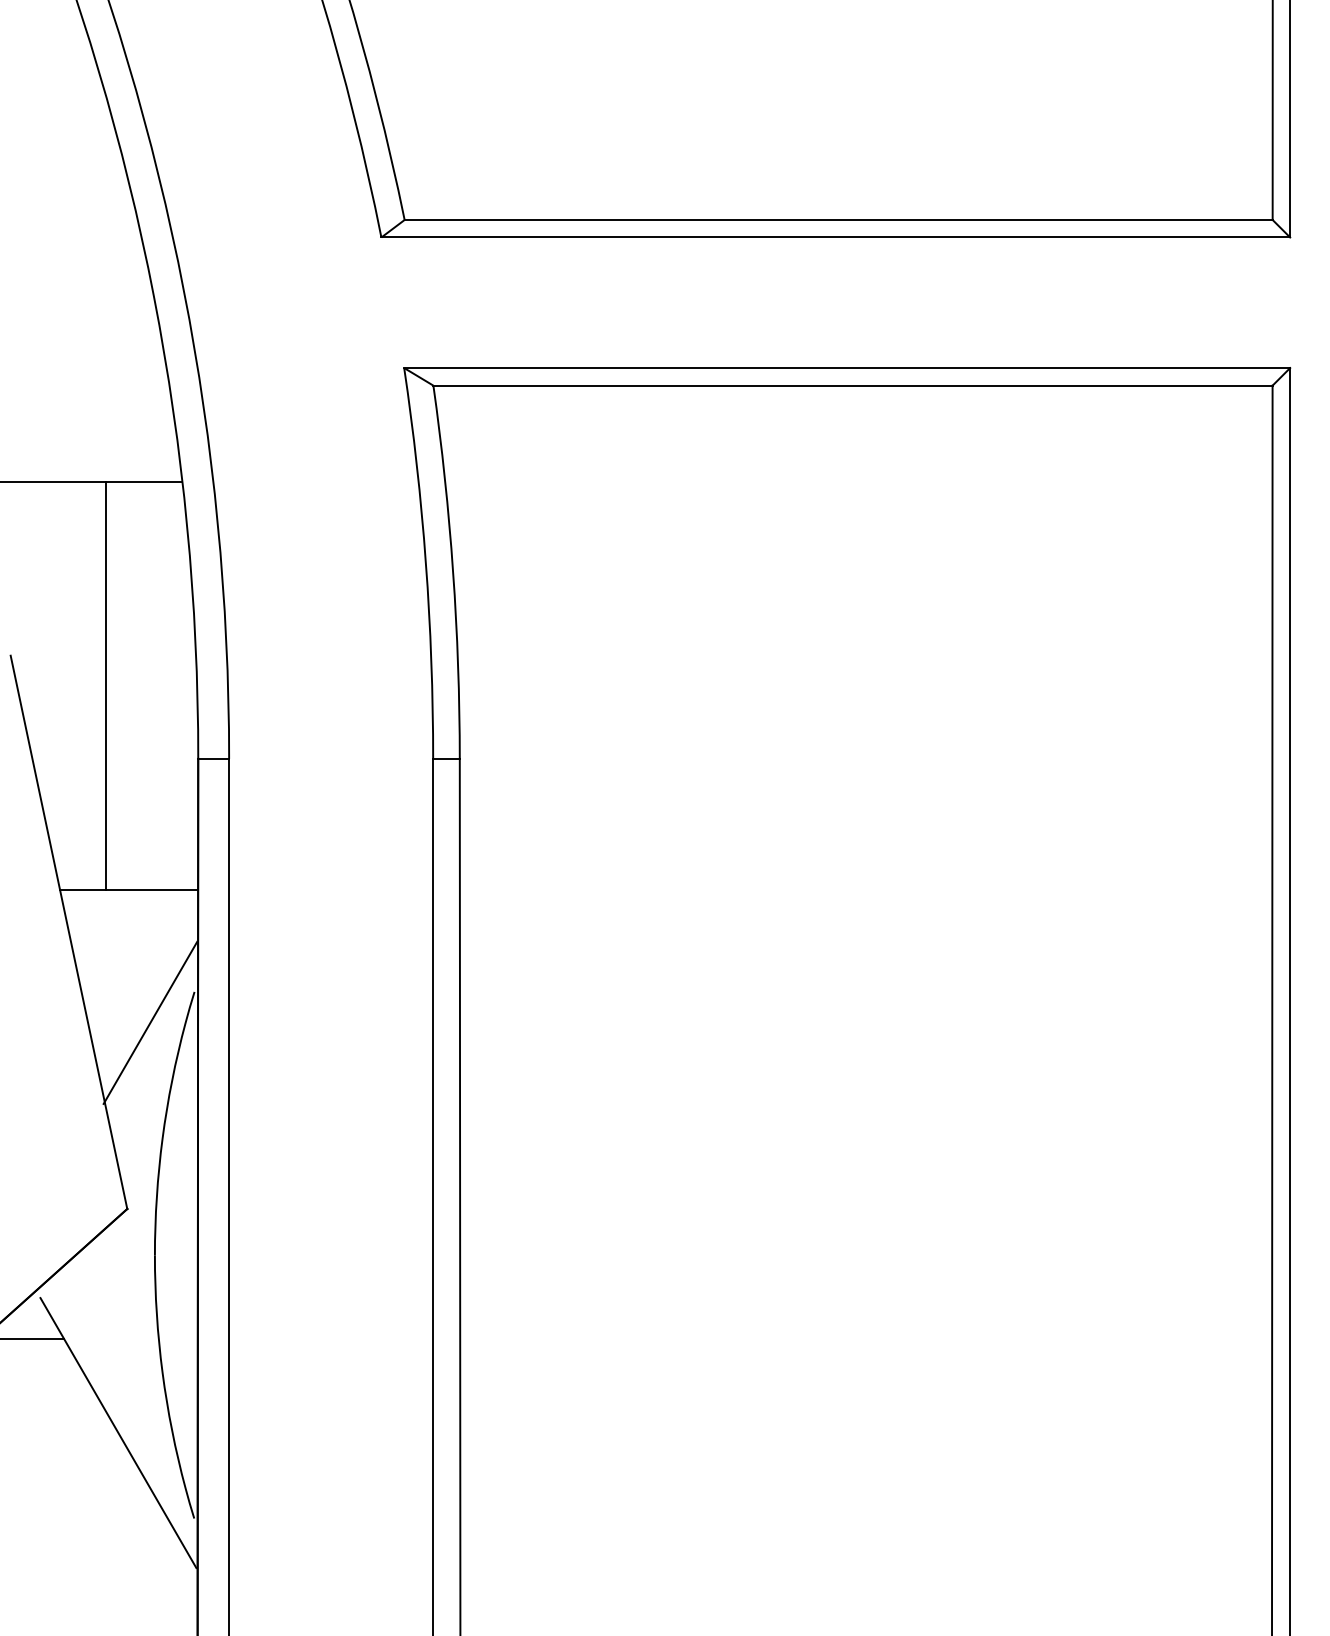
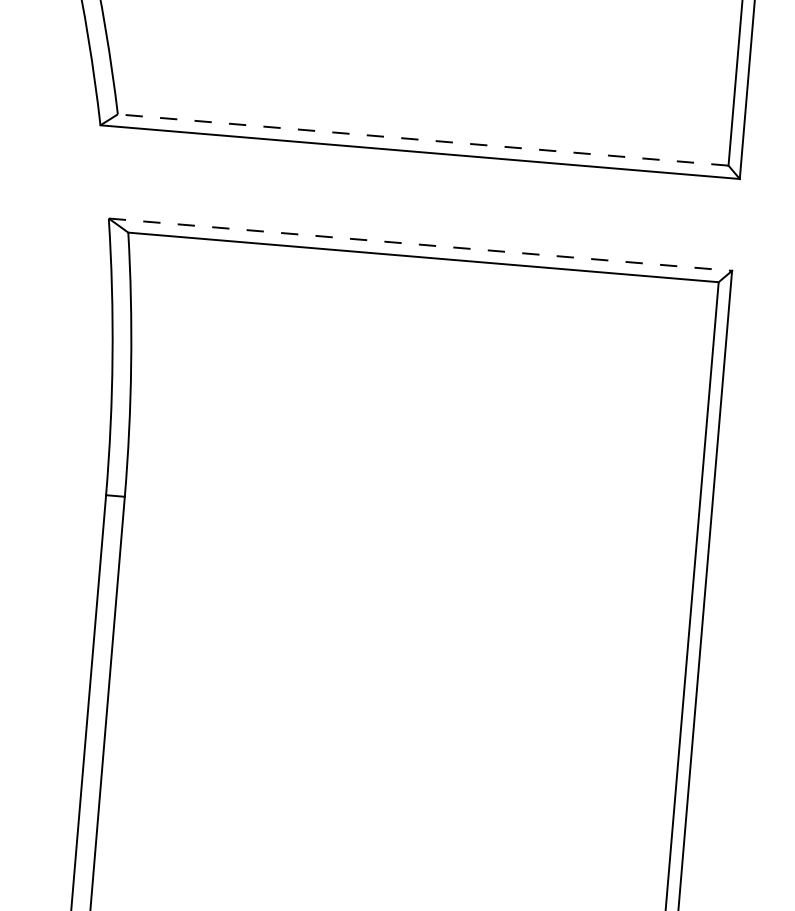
line: (838, 219) -> (423, 139), solid -> dashed
line: (847, 368) -> (420, 245), solid -> dashed

